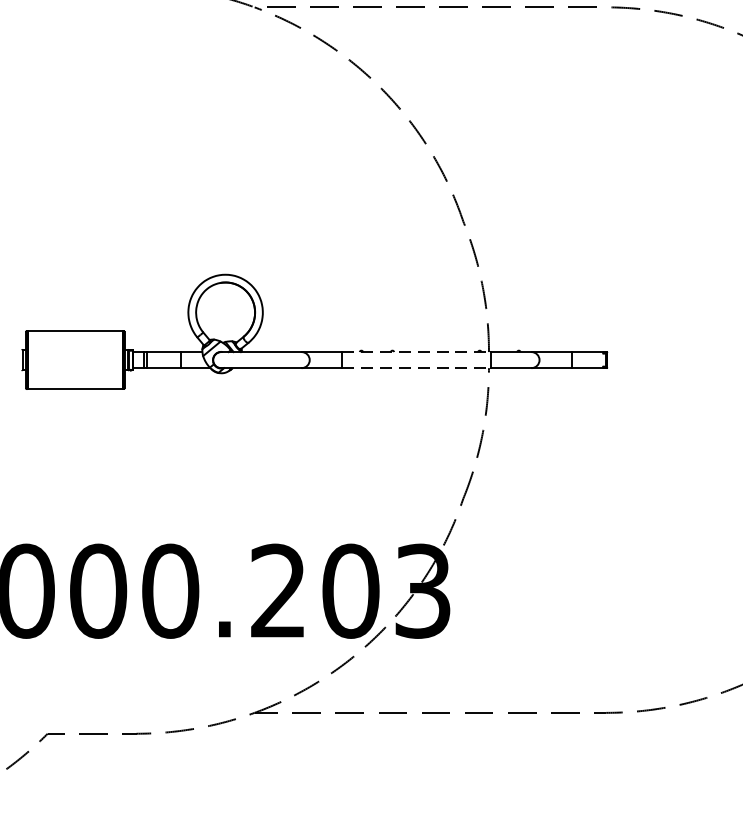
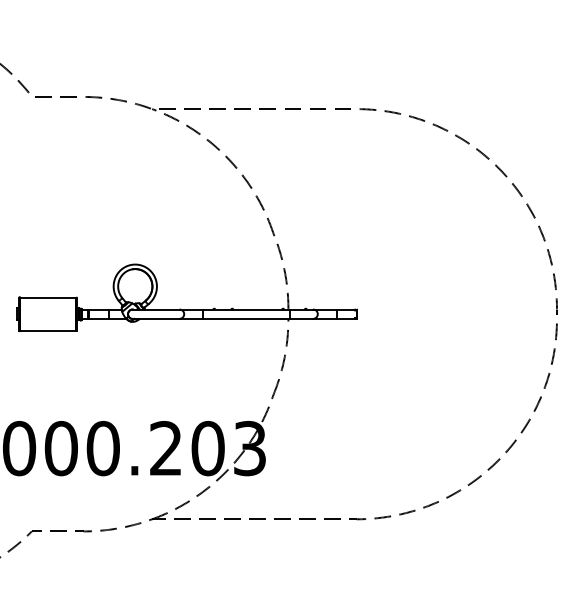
line: (416, 352) -> (246, 309), dashed -> solid
line: (416, 367) -> (246, 318), dashed -> solid

